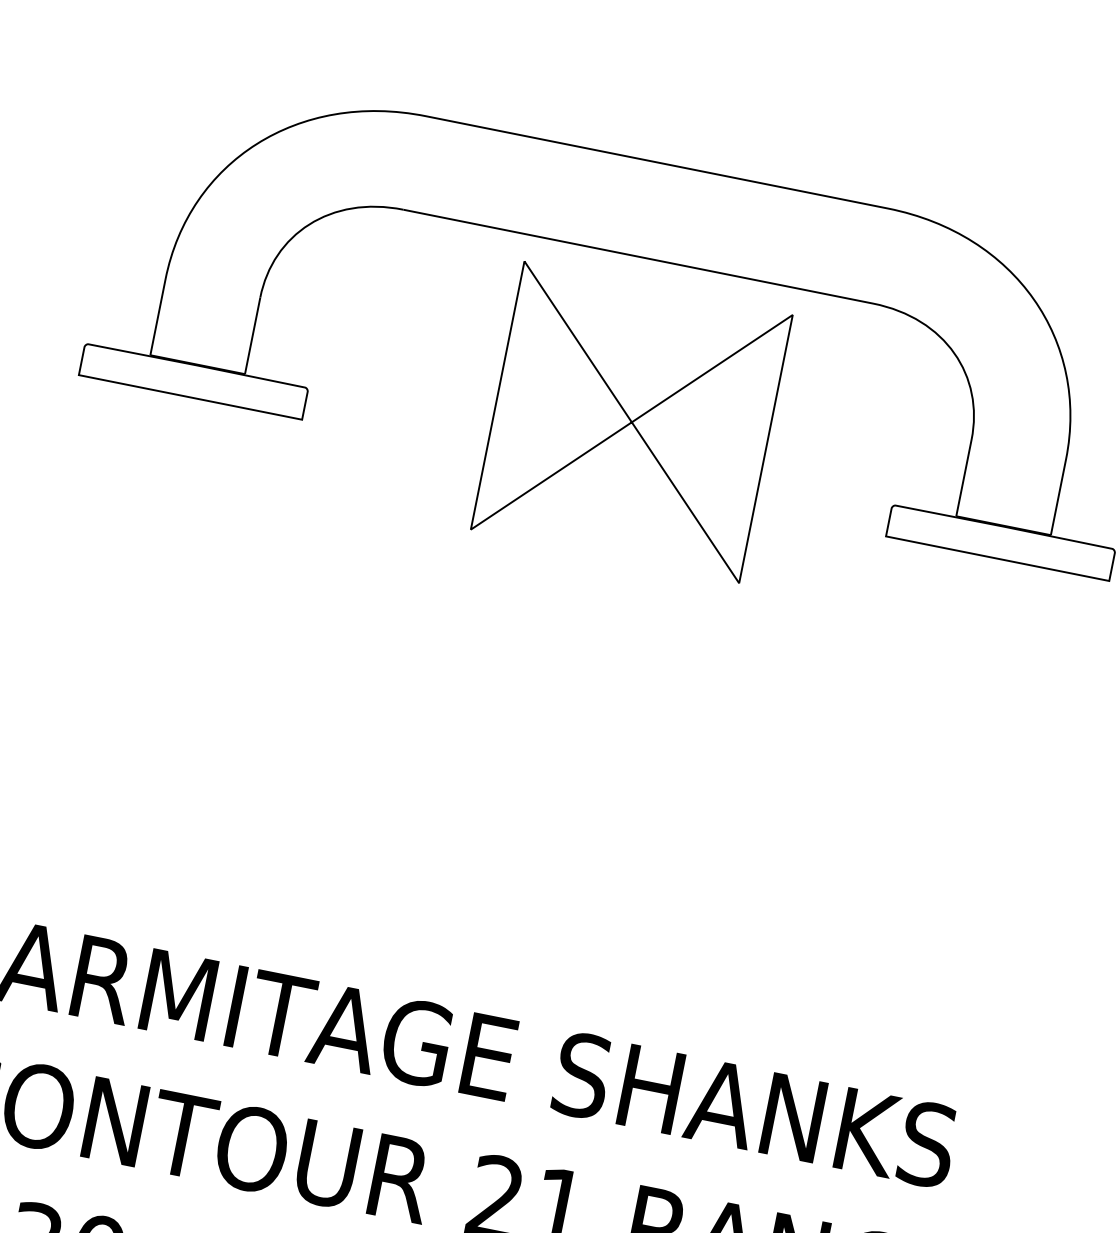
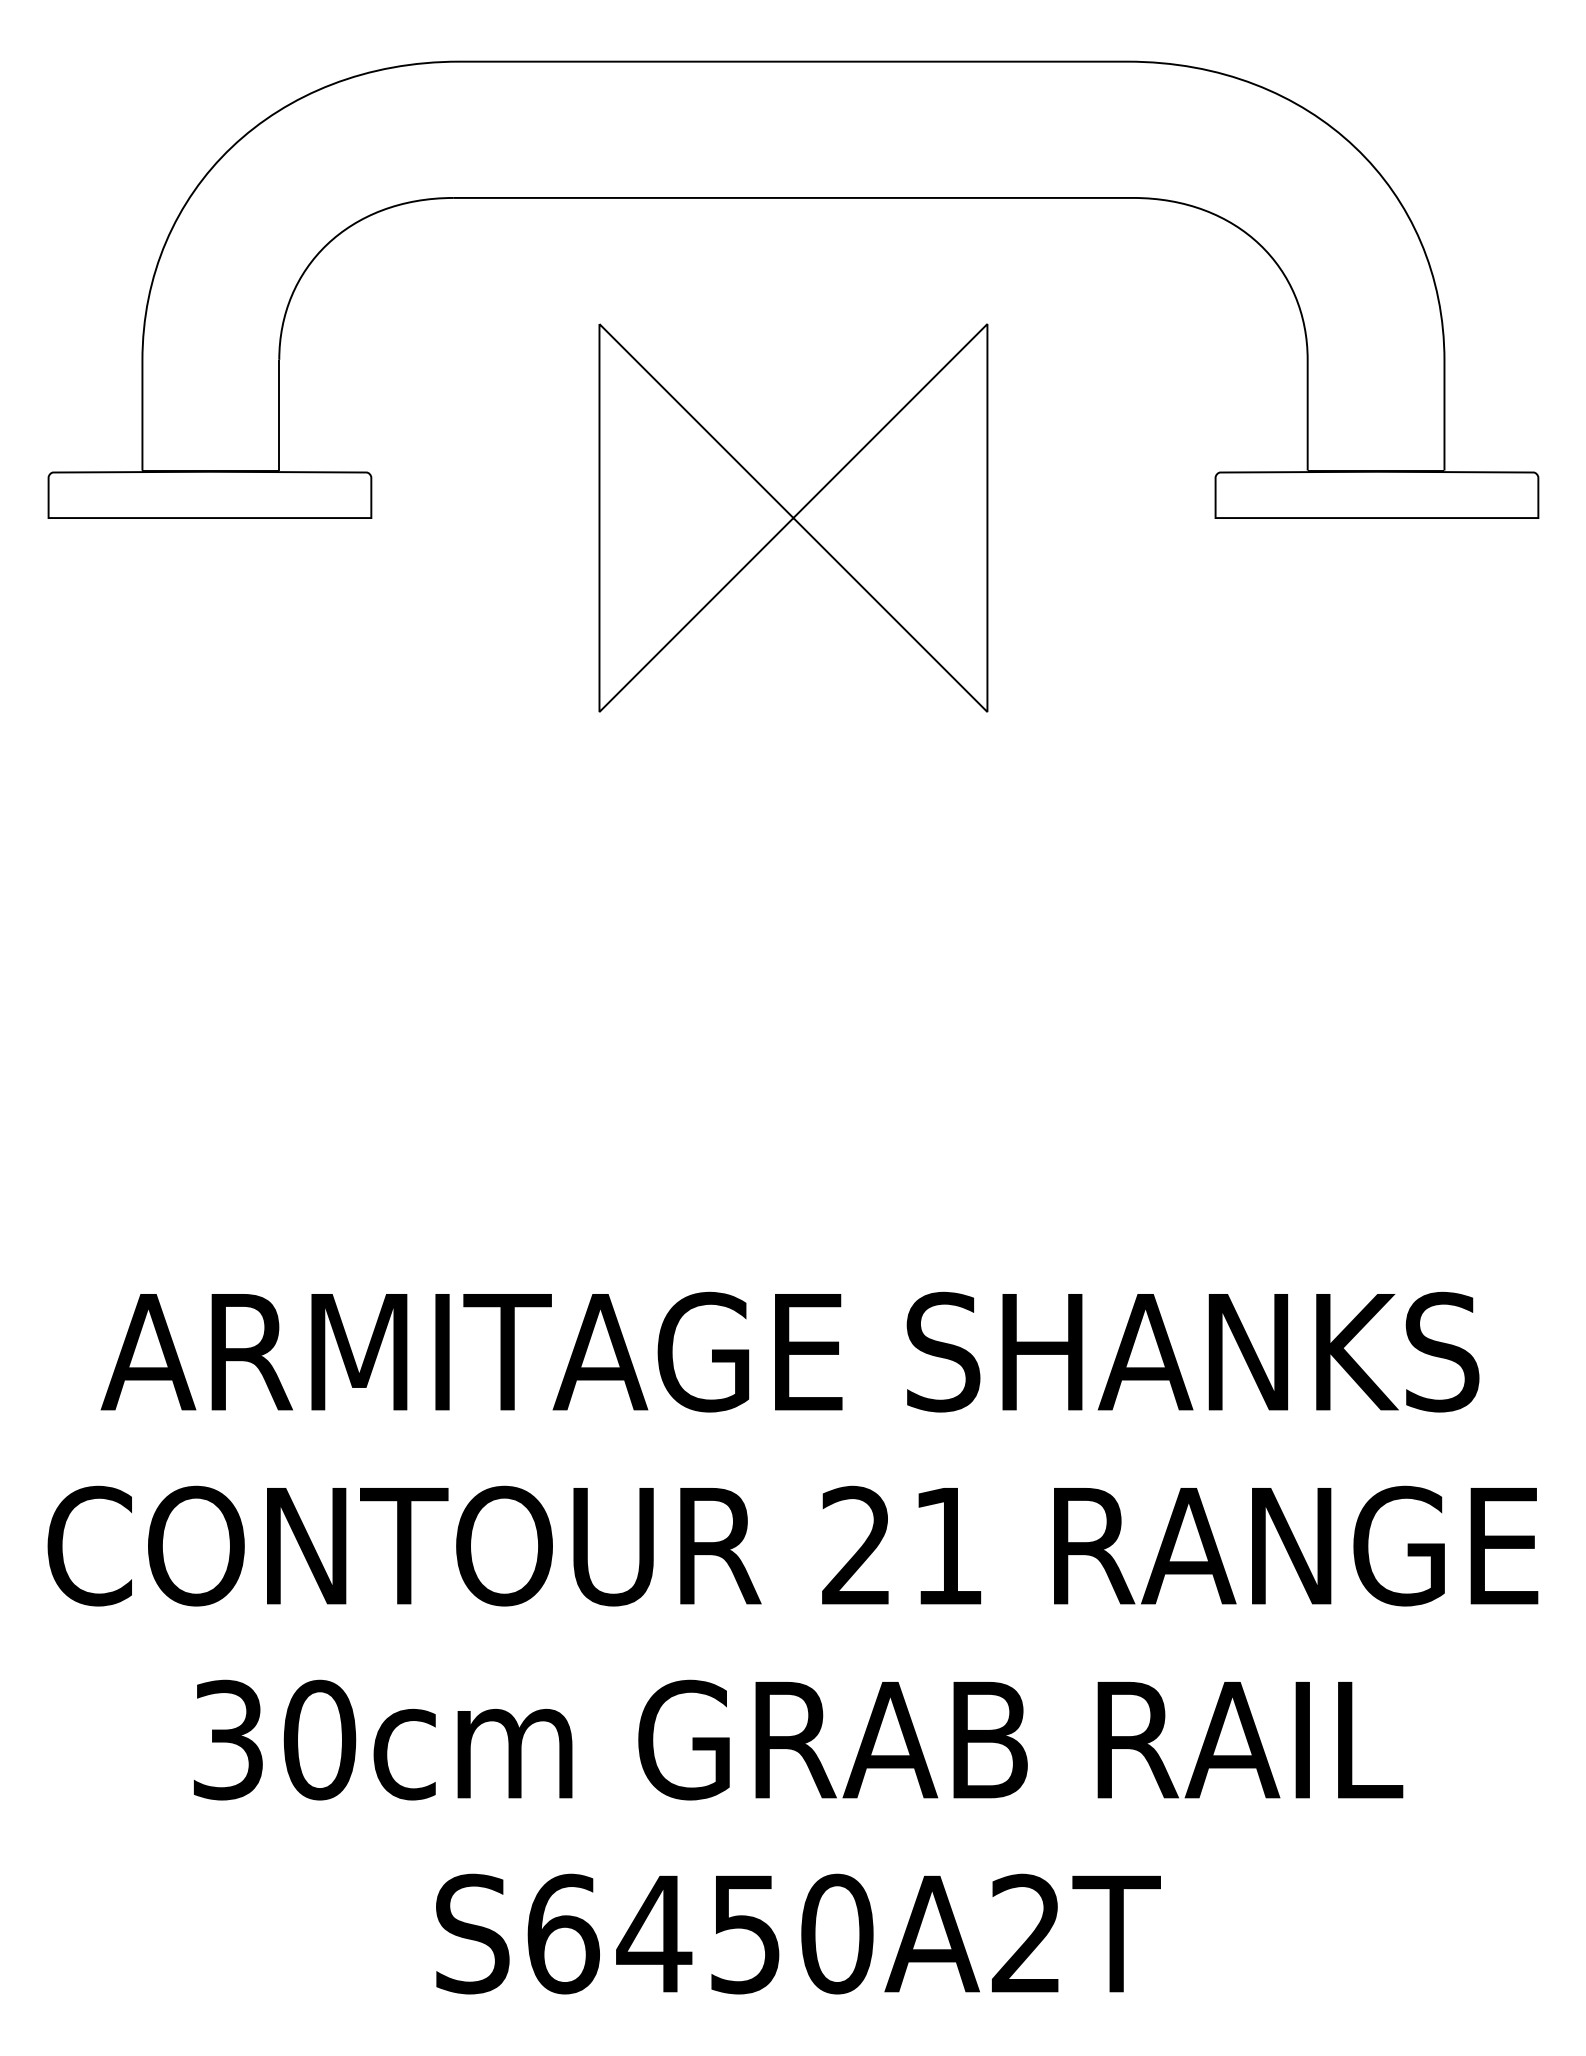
part: (631, 421) -> (793, 517), moved

